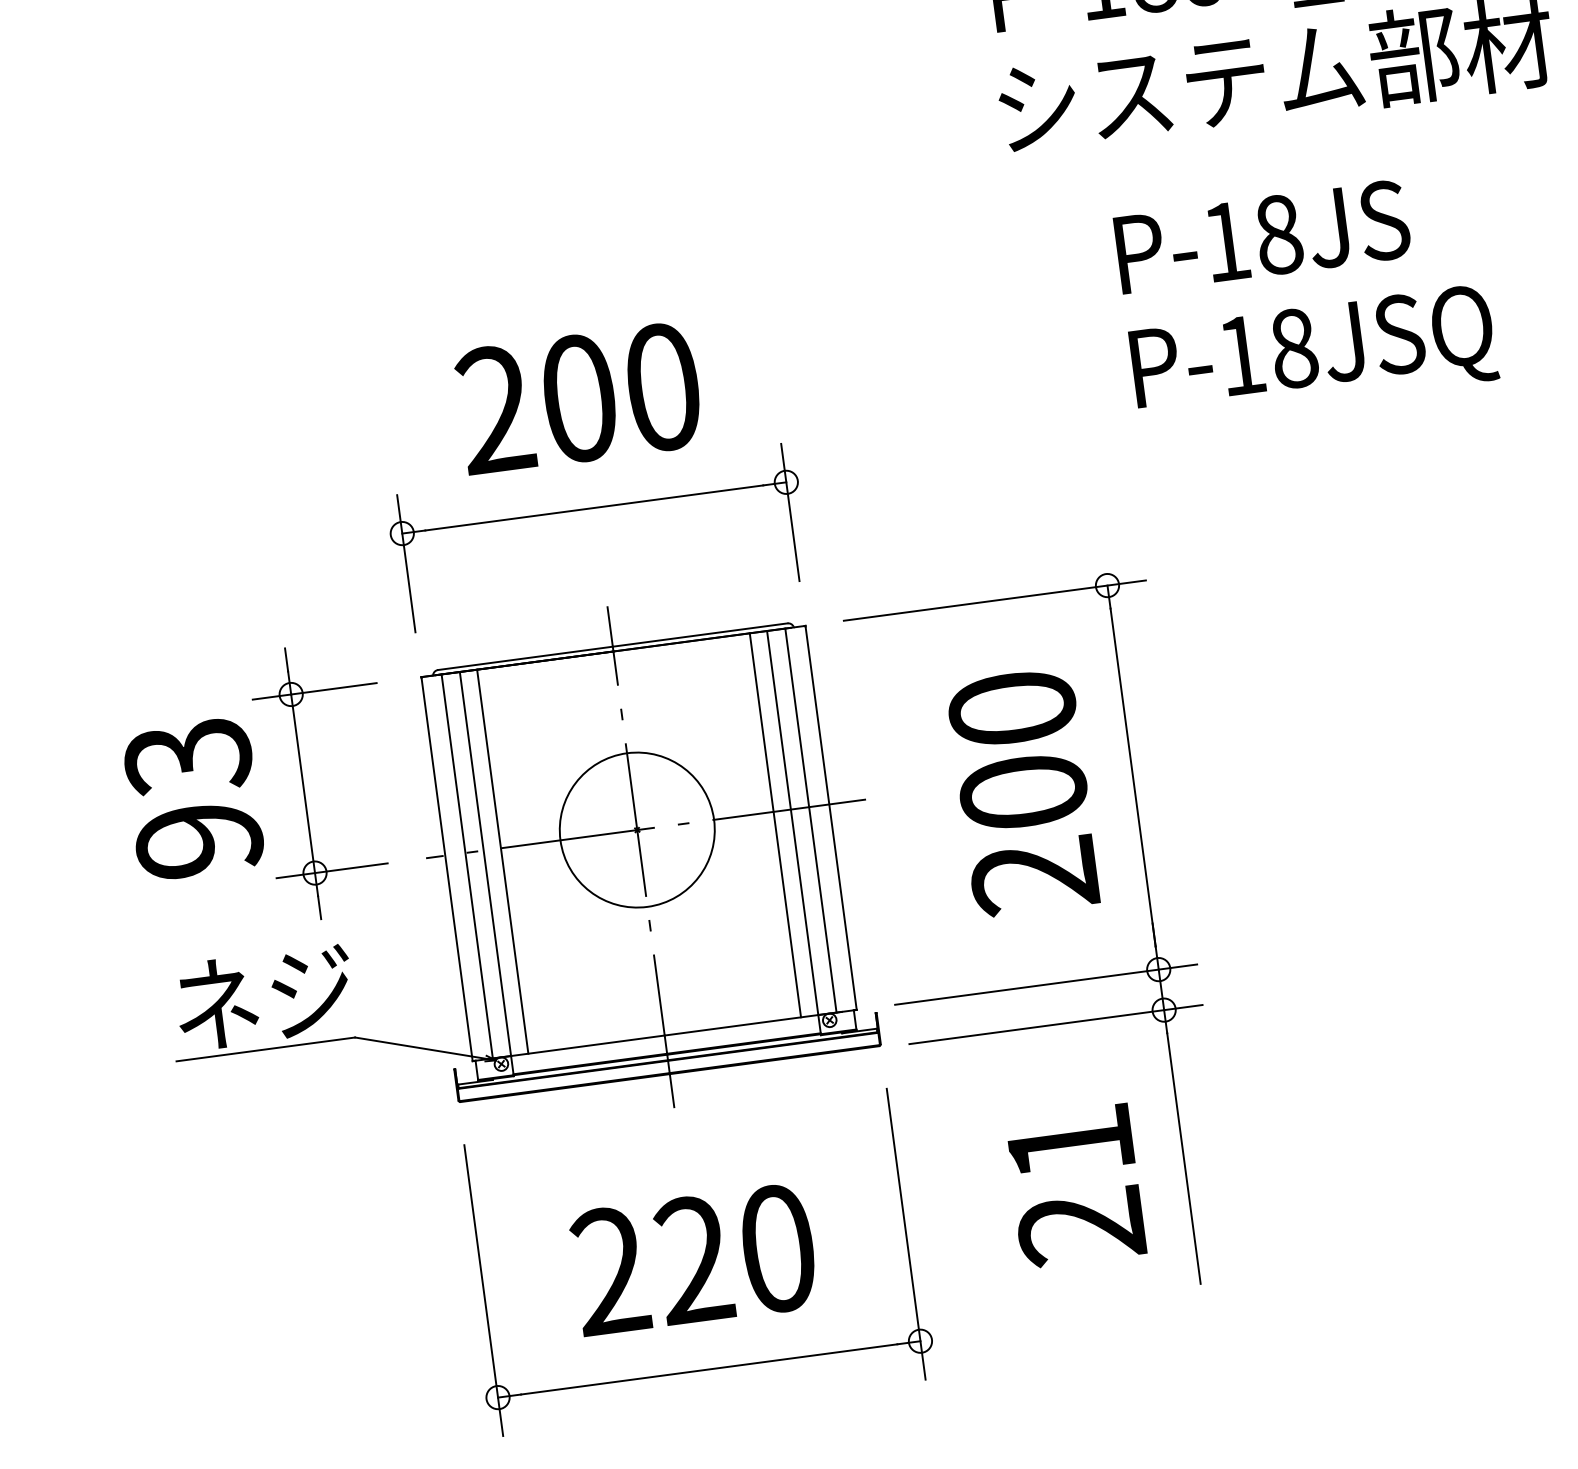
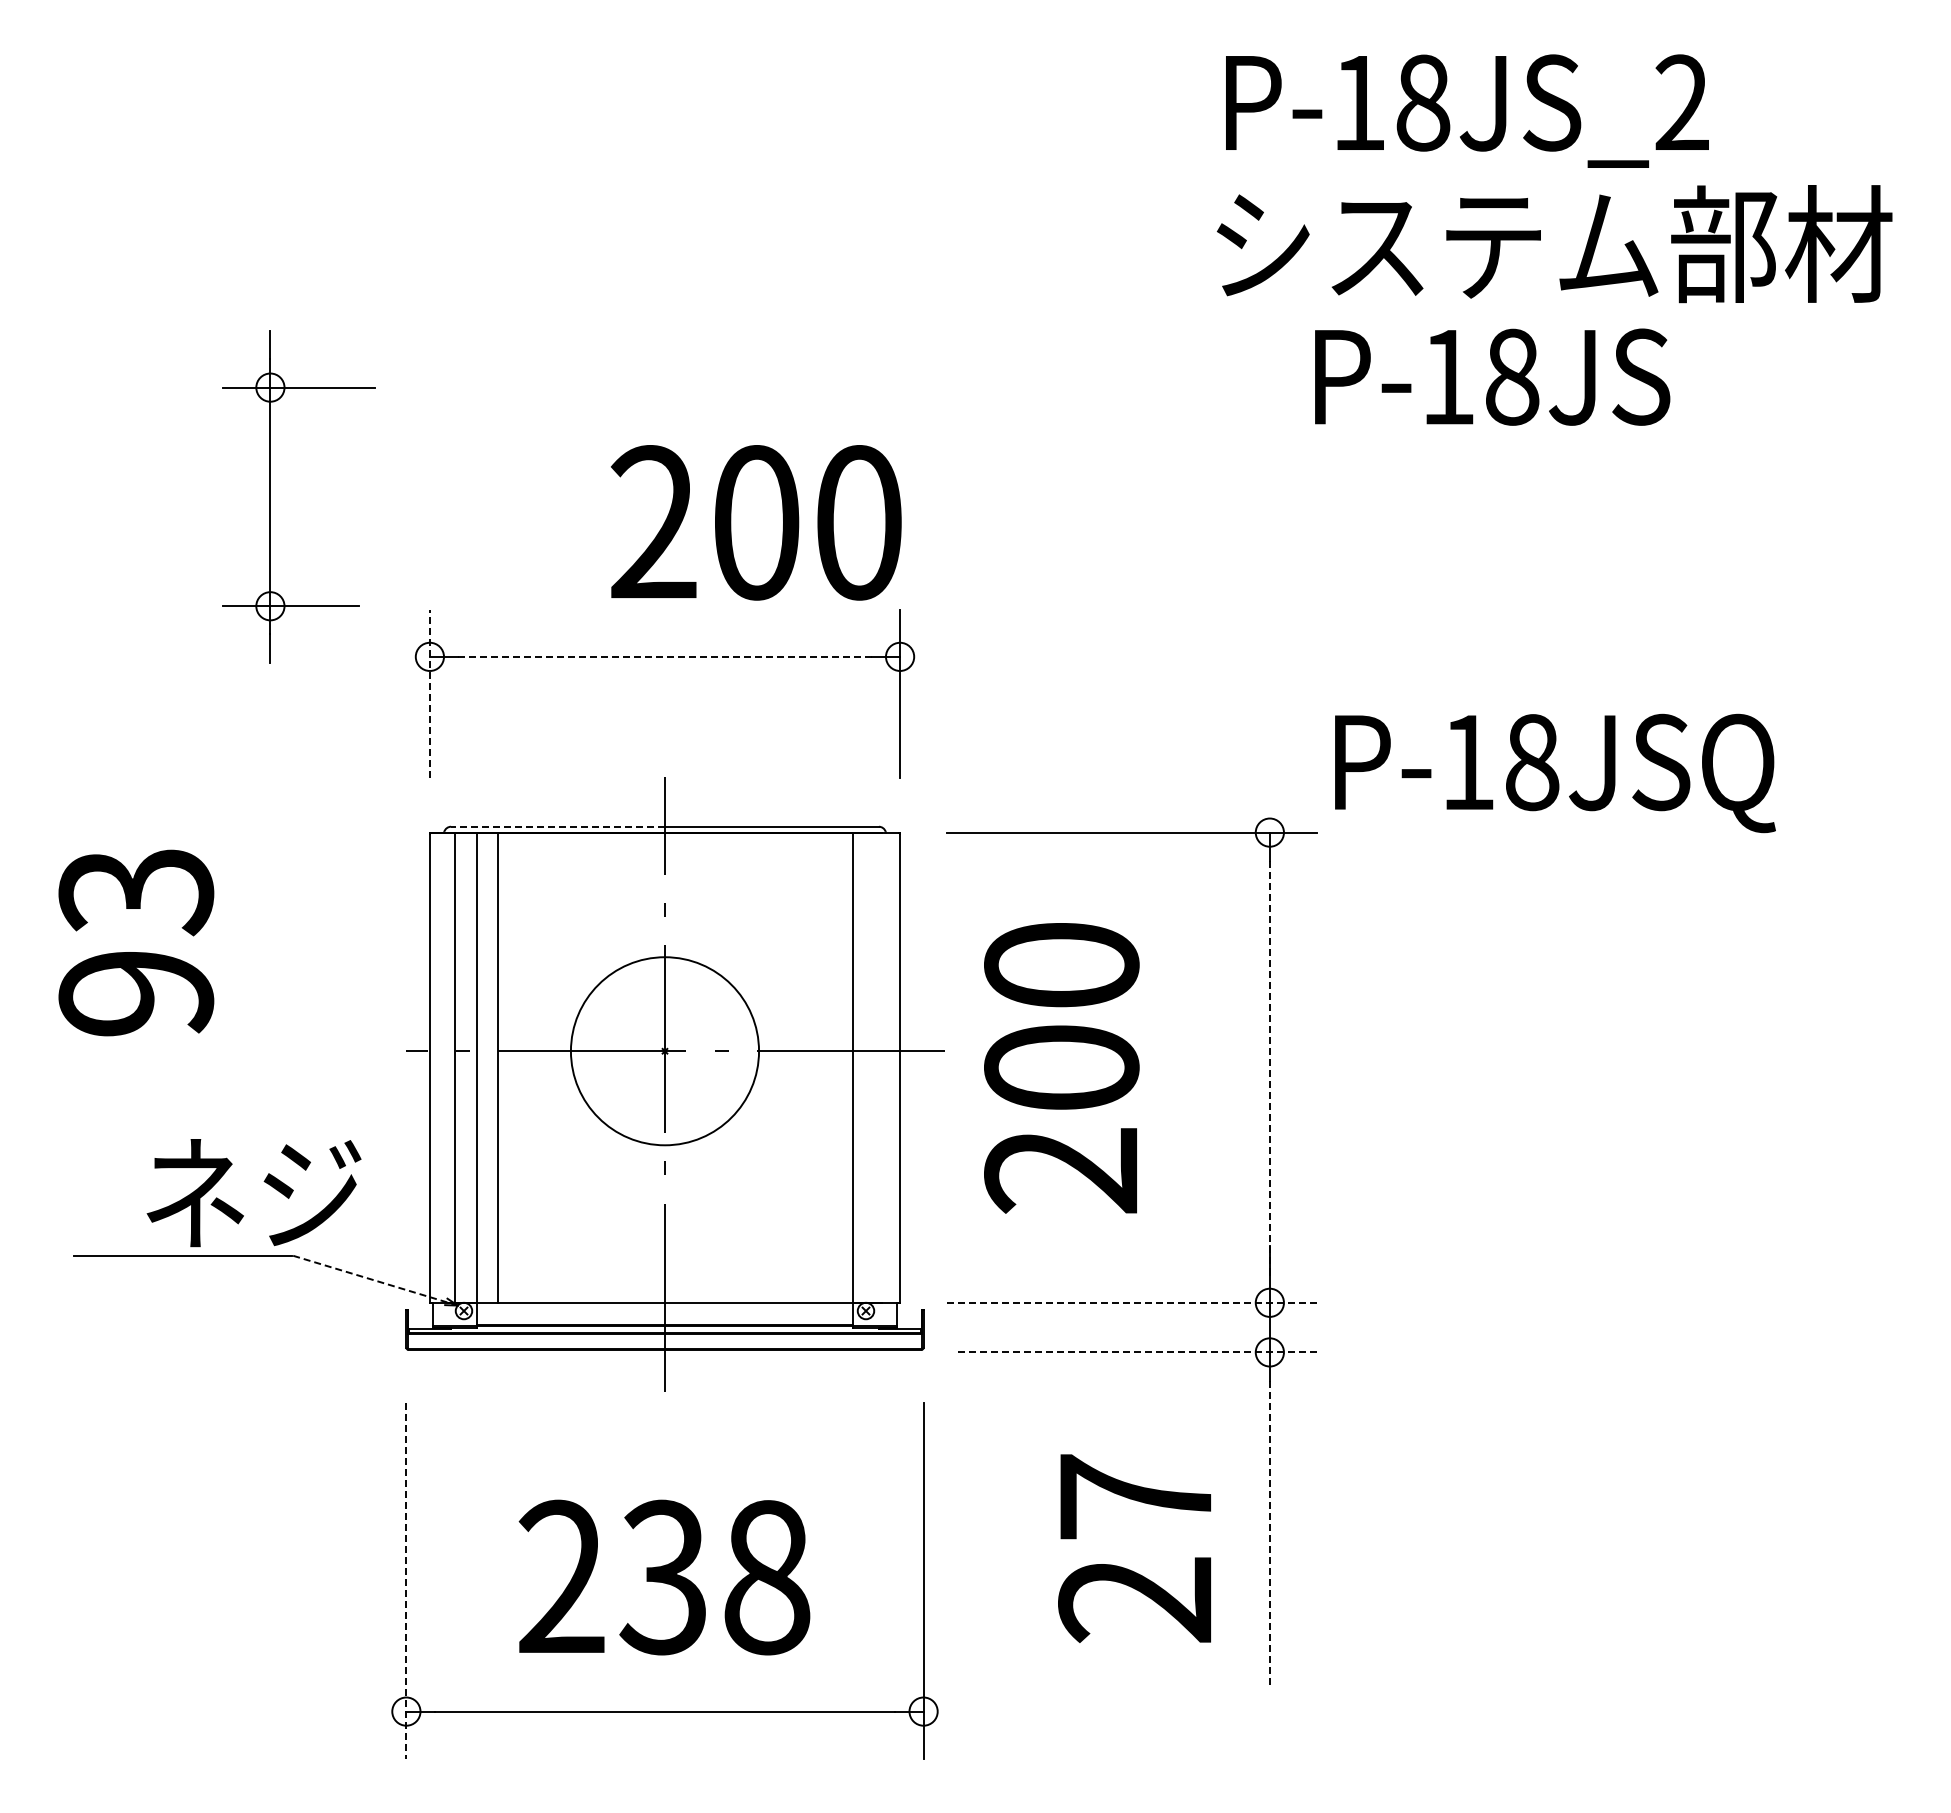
text: (1262, 236) -> (1492, 376), moved
text: (1314, 355) -> (1555, 773), moved
text: (579, 398) -> (756, 522), moved
line: (593, 507) -> (664, 656), solid -> dashed
line: (405, 563) -> (429, 693), solid -> dashed
line: (525, 658) -> (558, 826), solid -> dashed
line: (1132, 777) -> (1269, 1067), solid -> dashed
part: (303, 783) -> (270, 496), moved
text: (1023, 792) -> (1061, 1068), moved
line: (810, 820) -> (875, 1067), removed
line: (775, 825) -> (831, 1067), removed
line: (1045, 984) -> (1131, 1302), solid -> dashed
text: (264, 998) -> (253, 1193), moved
line: (1056, 1024) -> (1137, 1352), solid -> dashed
line: (425, 1048) -> (374, 1280), solid -> dashed
text: (1070, 1142) -> (1135, 1496), 21 -> 27
line: (1183, 1158) -> (1269, 1534), solid -> dashed
text: (735, 1254) -> (714, 1577), 220 -> 238
line: (483, 1291) -> (406, 1581), solid -> dashed

